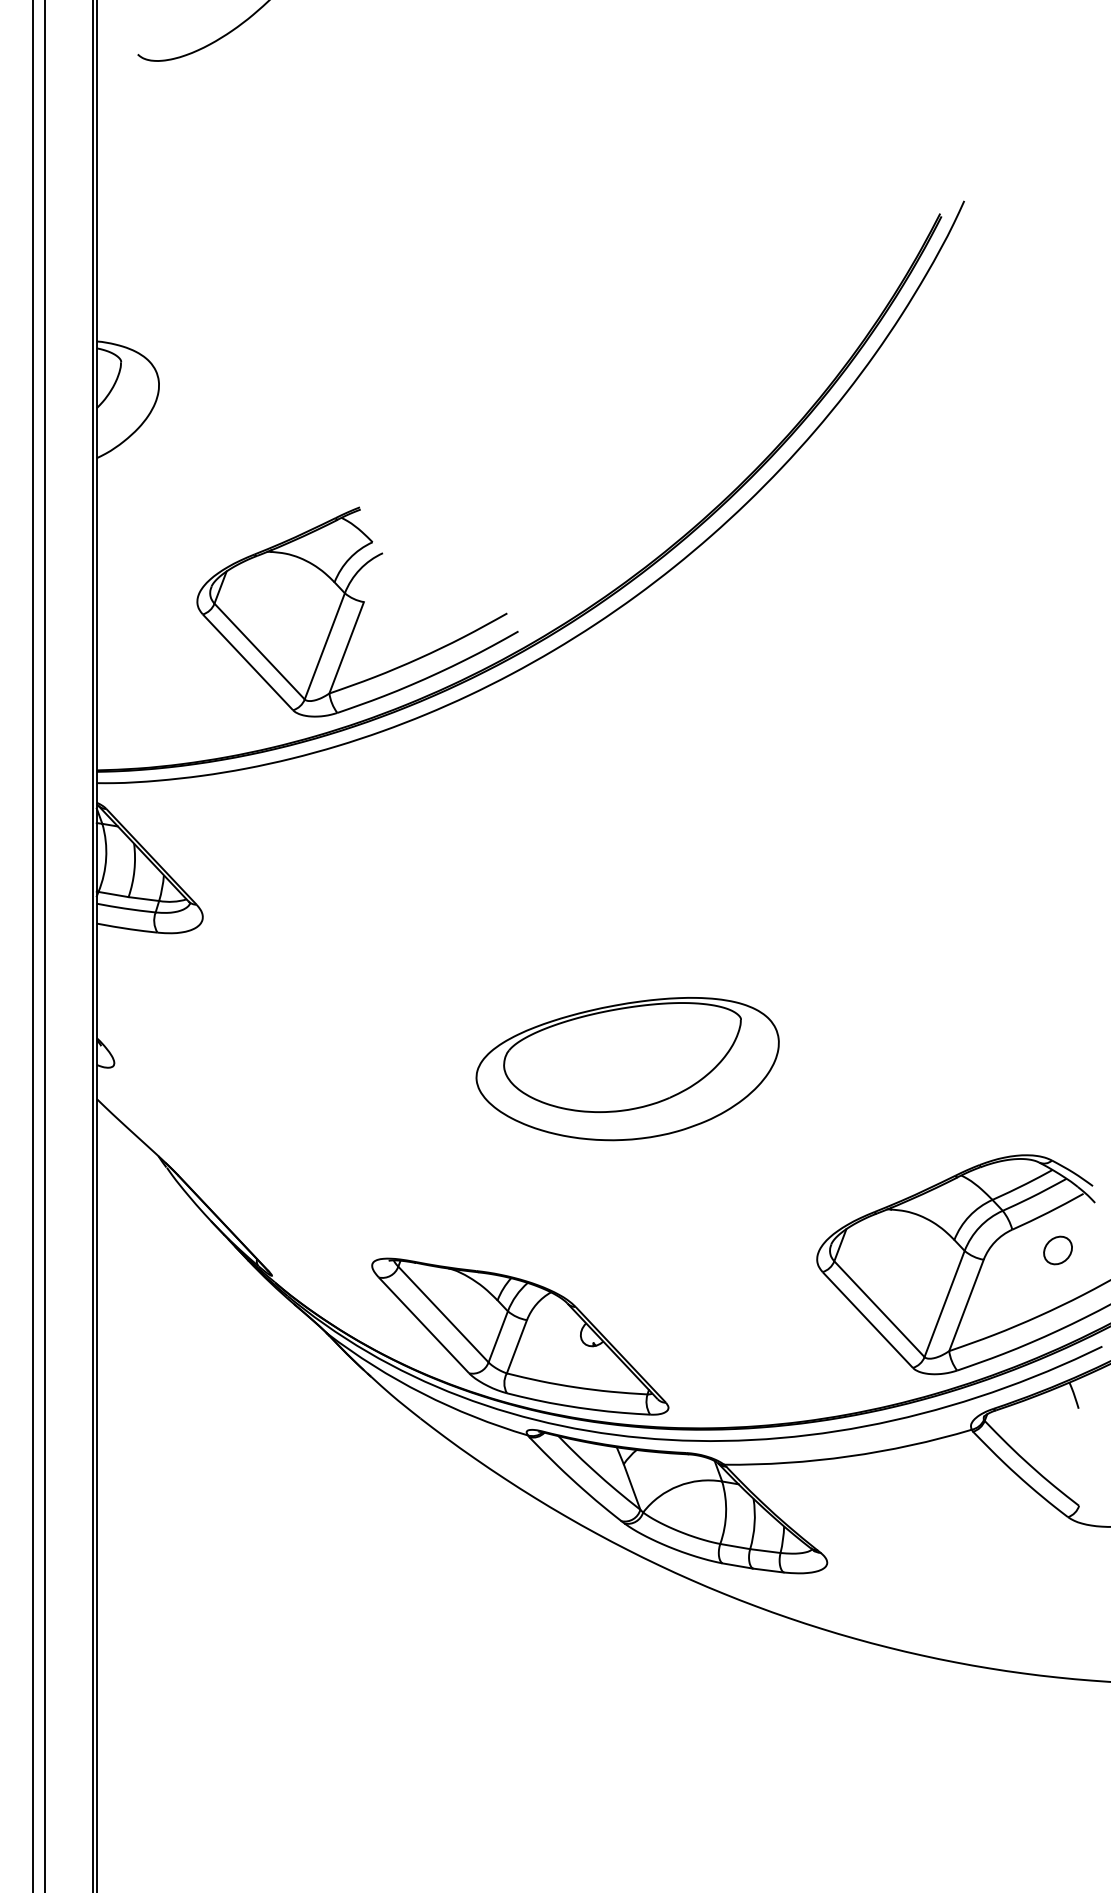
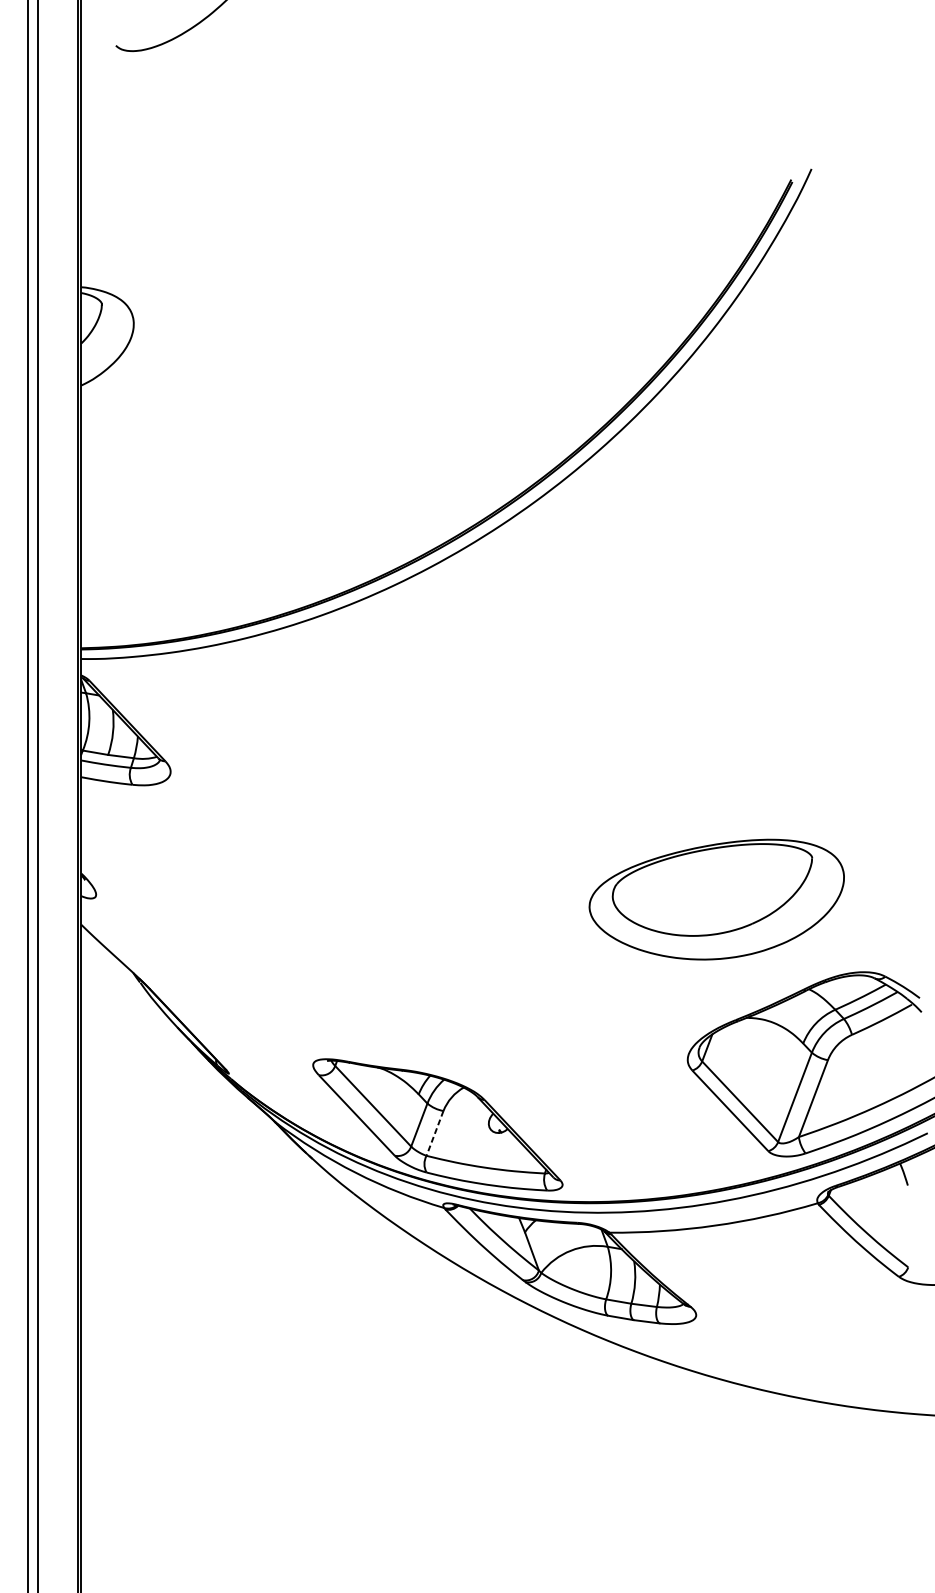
part: (357, 611) -> (300, 514), removed
part: (627, 1069) -> (716, 900), moved
part: (1057, 1250) -> (890, 1052), removed
line: (516, 1347) -> (434, 1134), solid -> dashed

